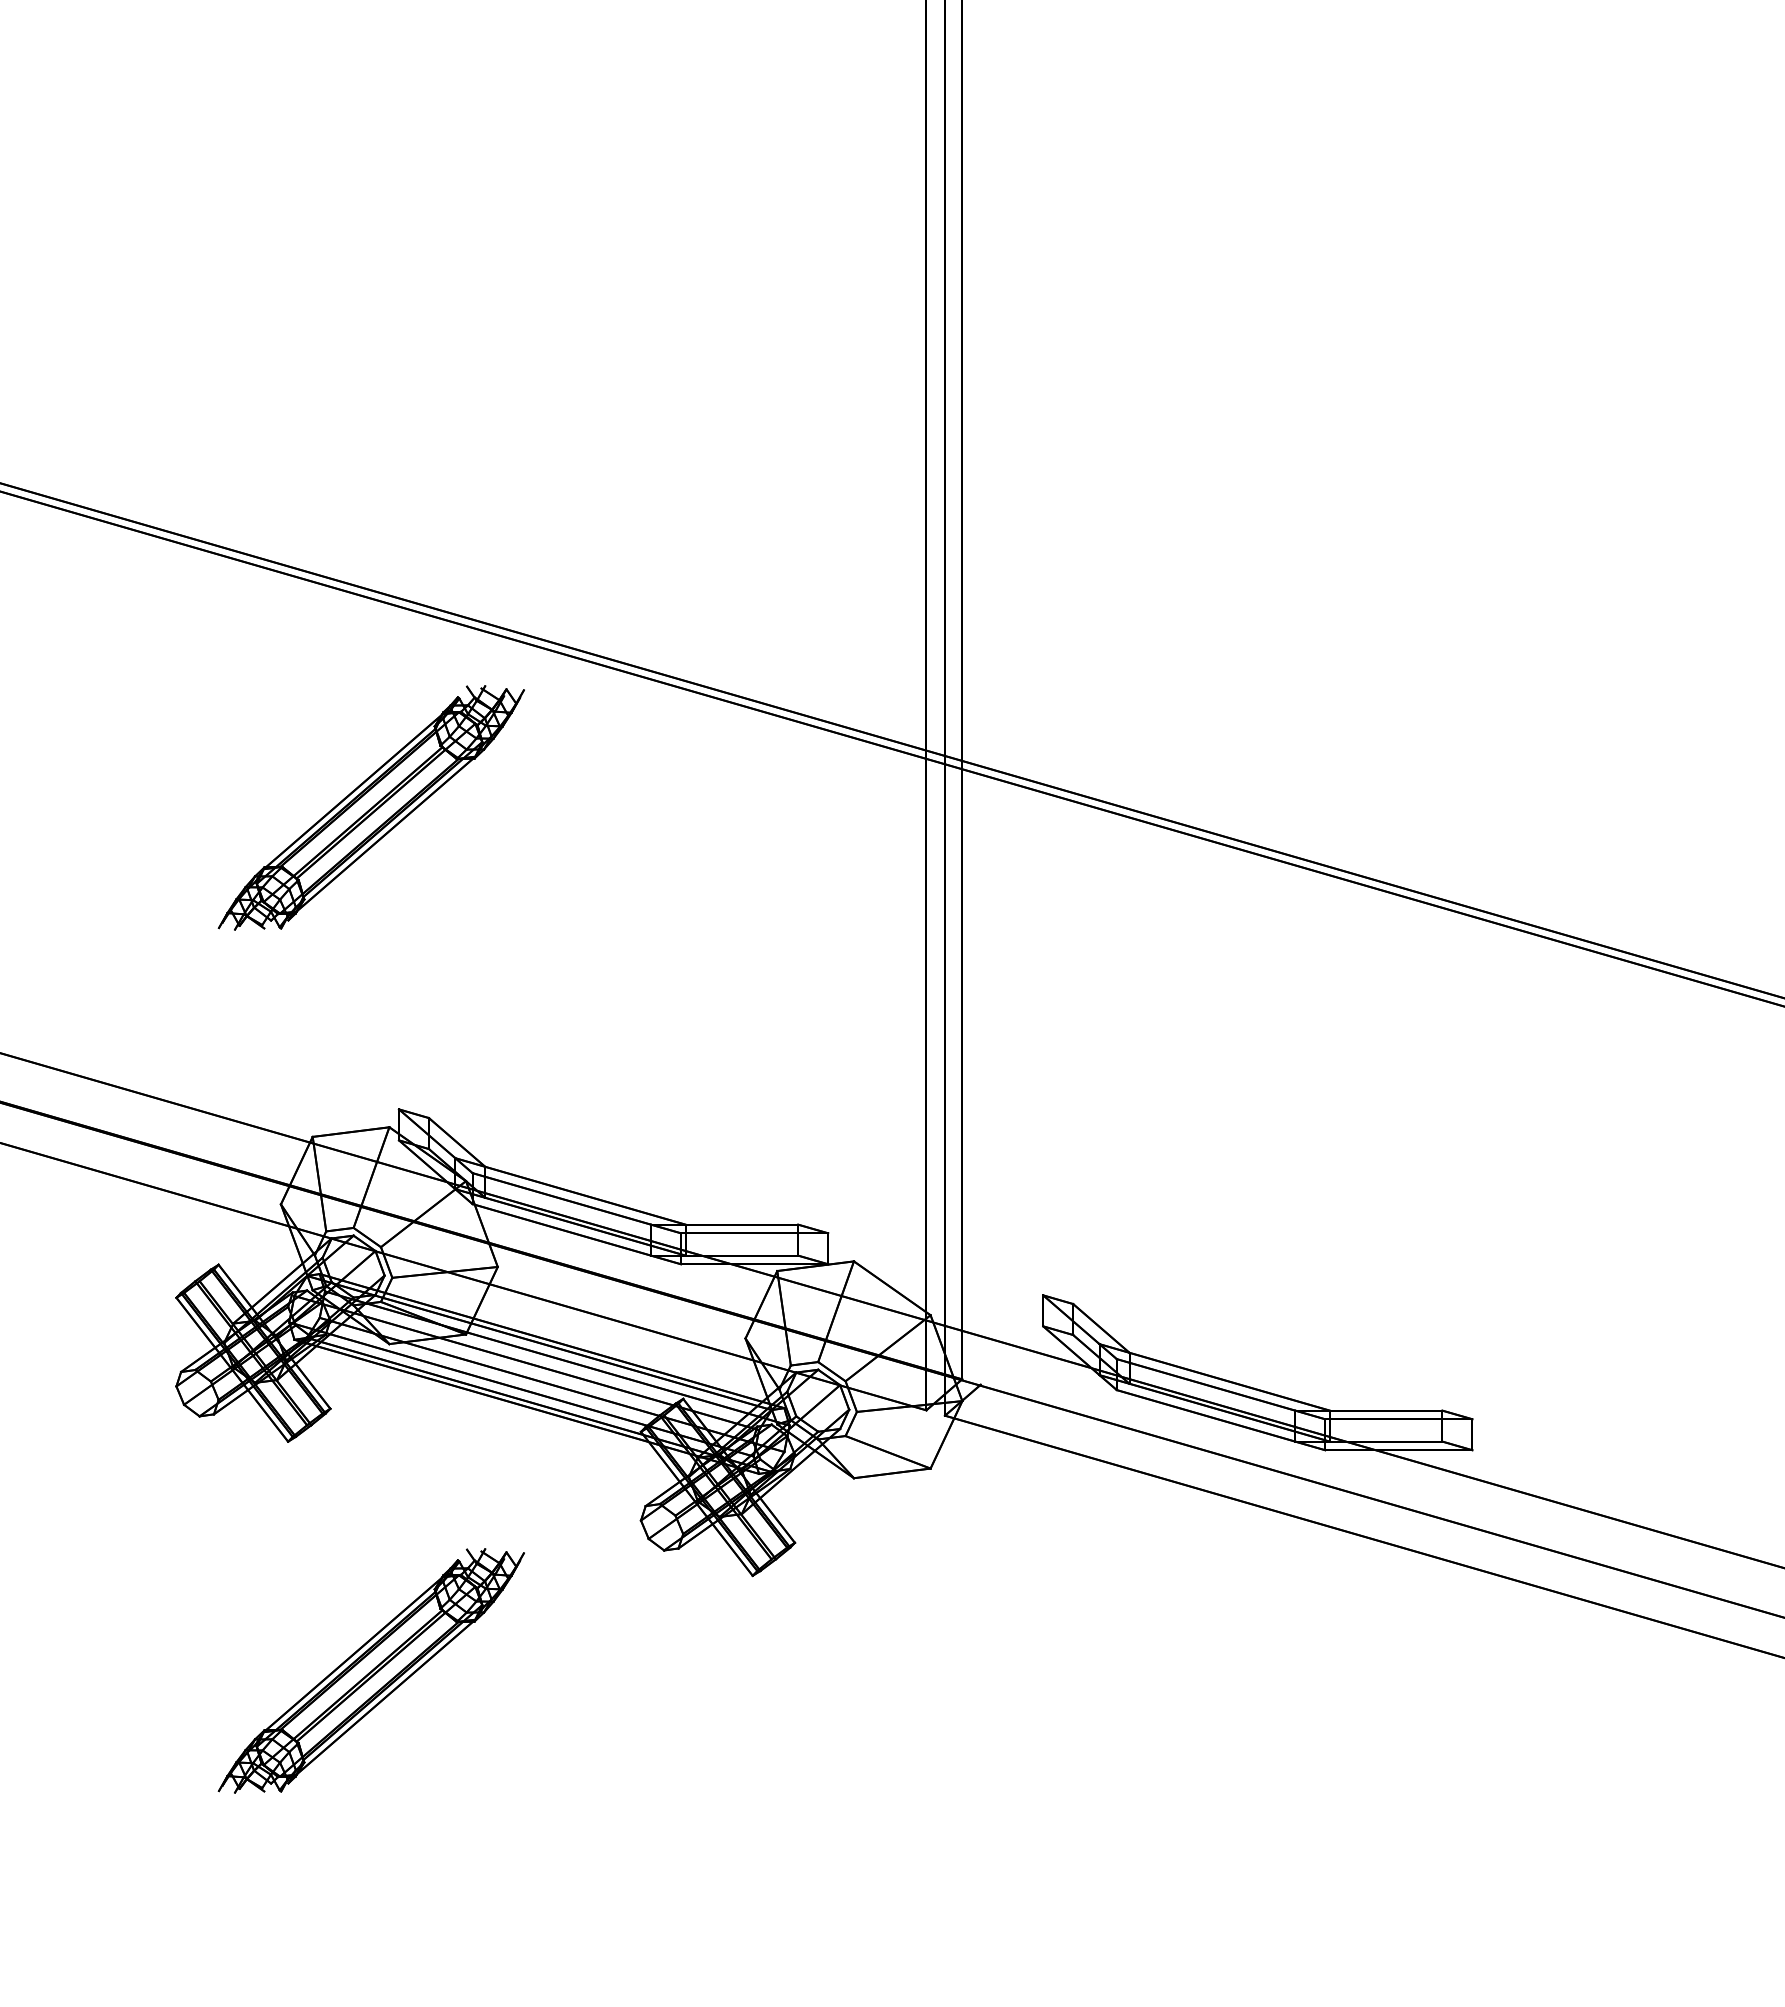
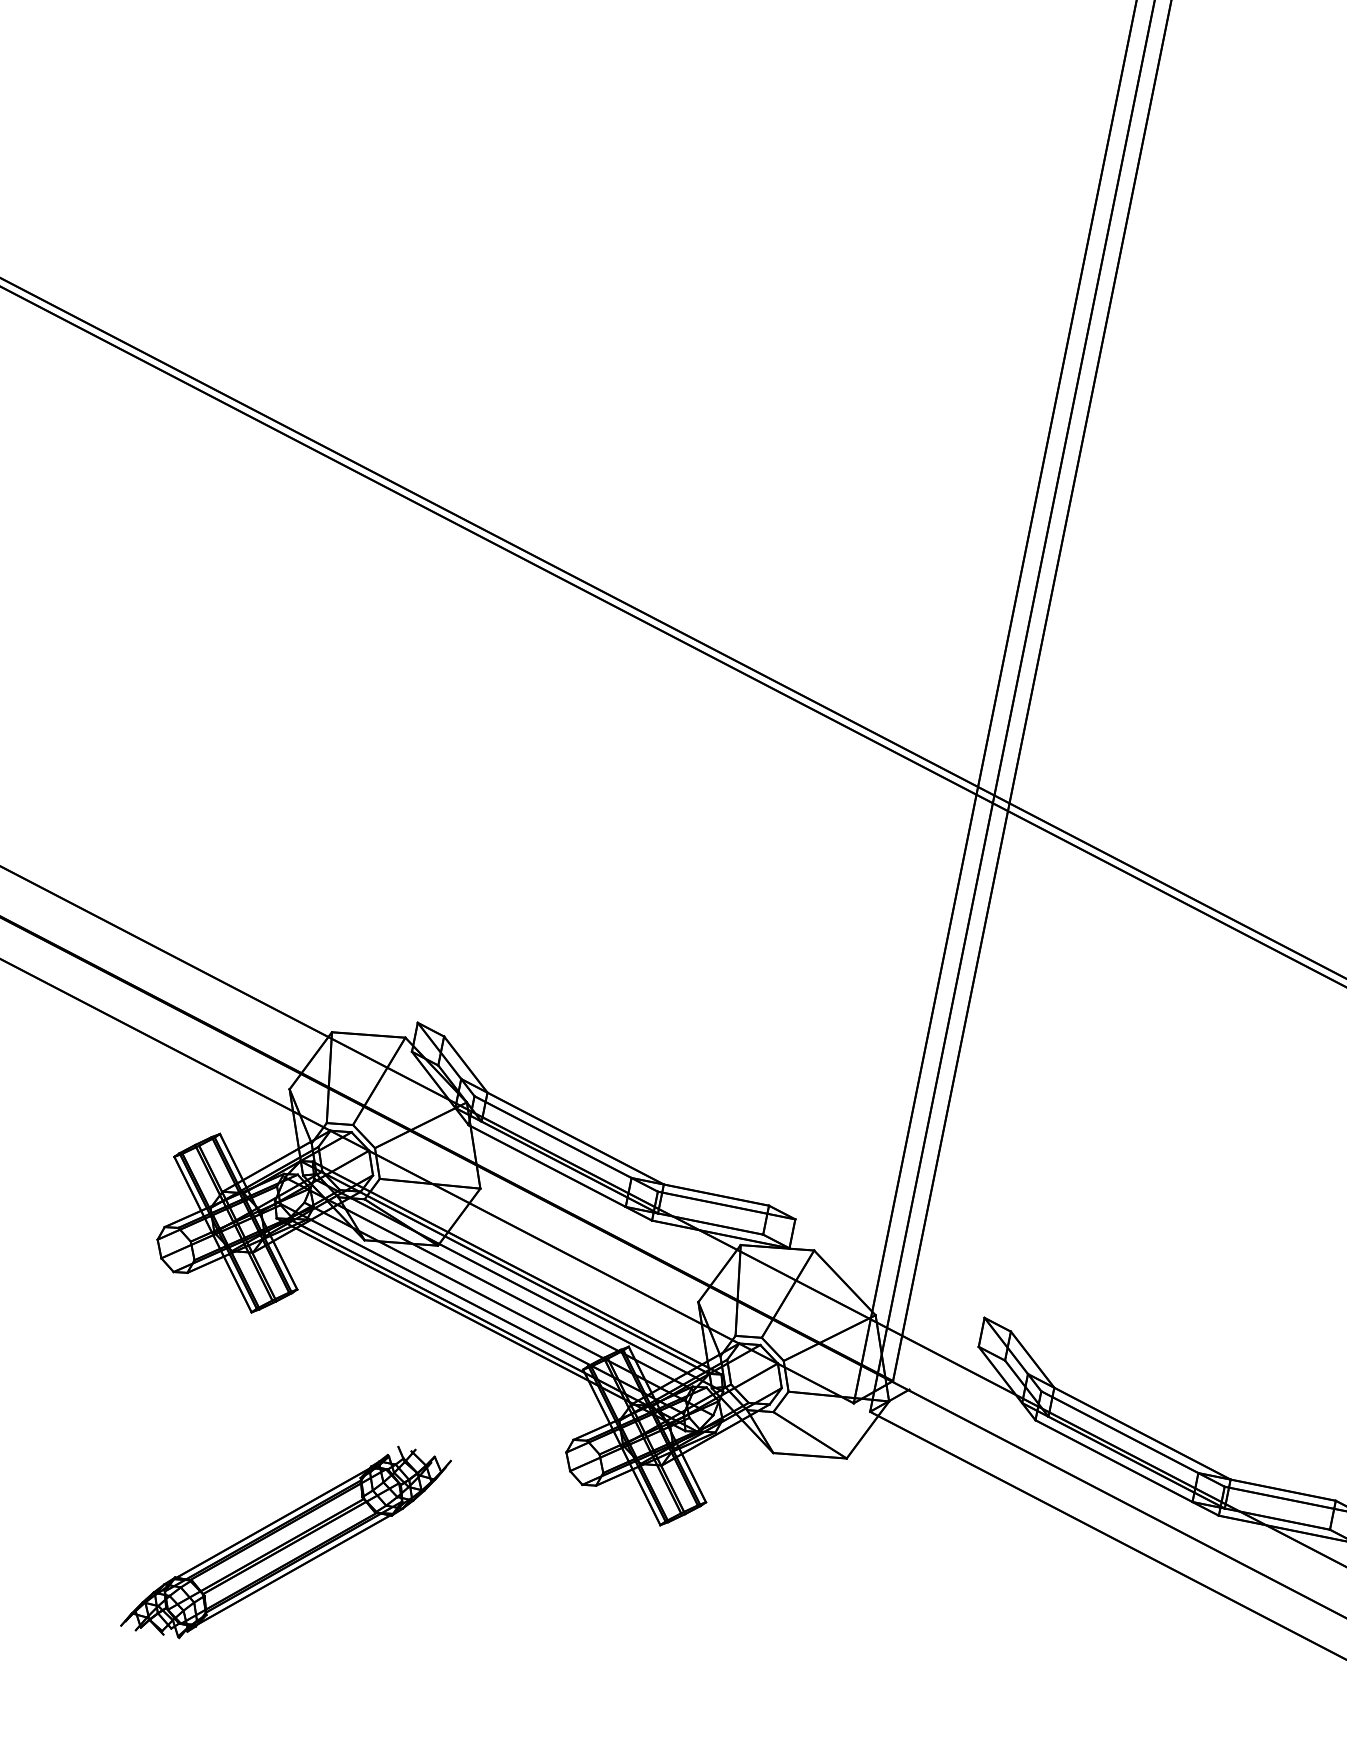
part: (370, 807) -> (448, 735), removed

